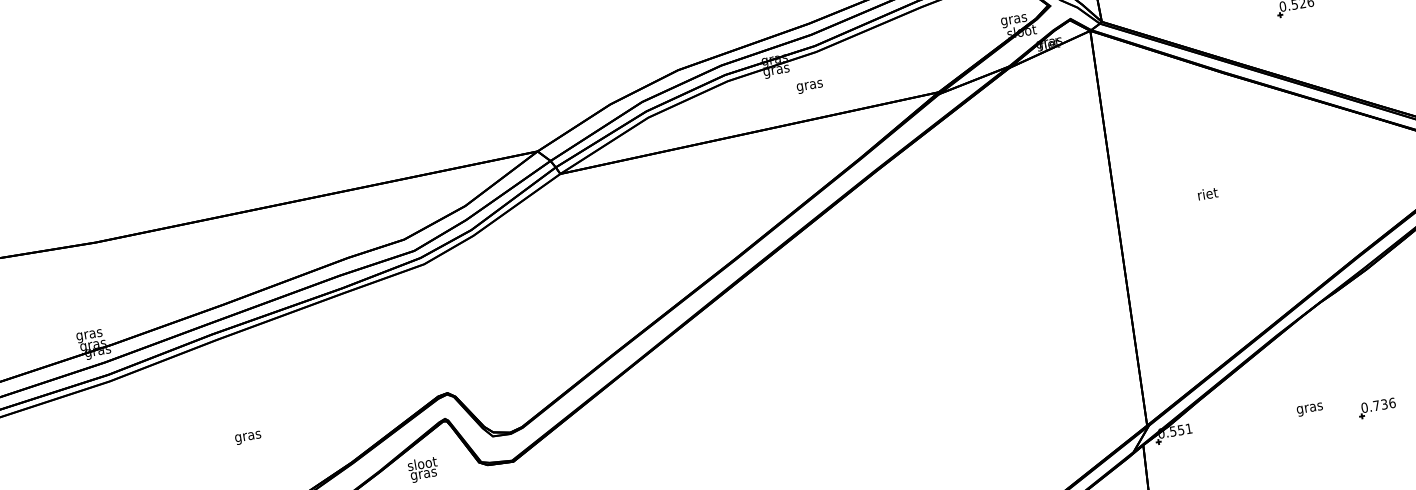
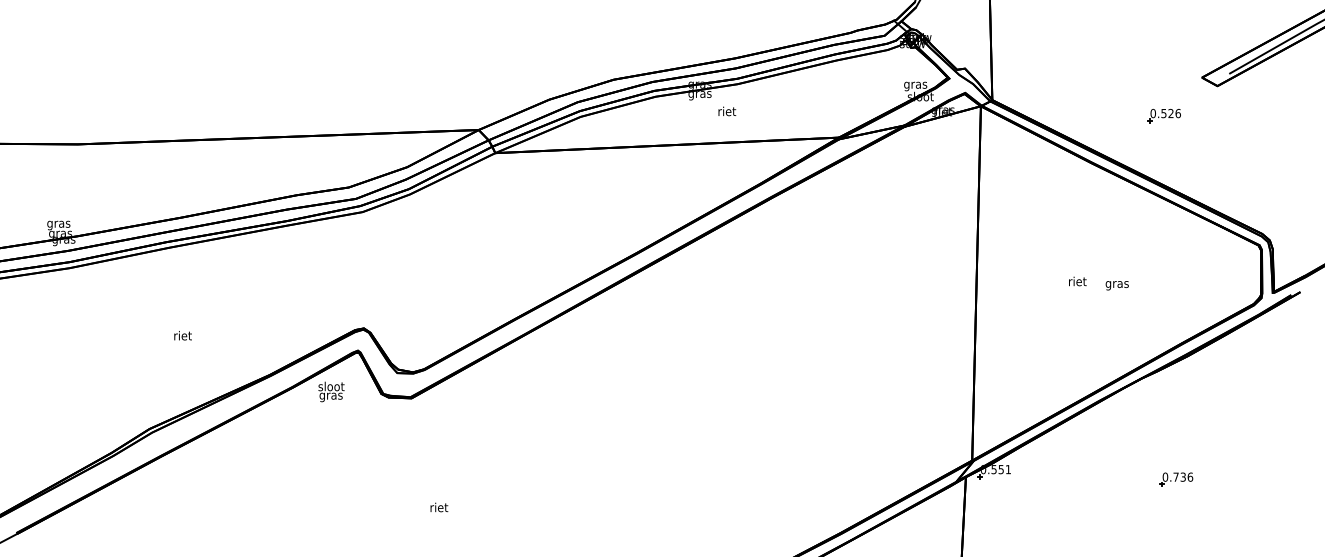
text: (809, 85) -> (726, 112), gras -> riet
text: (1207, 193) -> (1077, 281), moved
text: (1309, 409) -> (1116, 285), moved
text: (247, 436) -> (182, 336), gras -> riet

